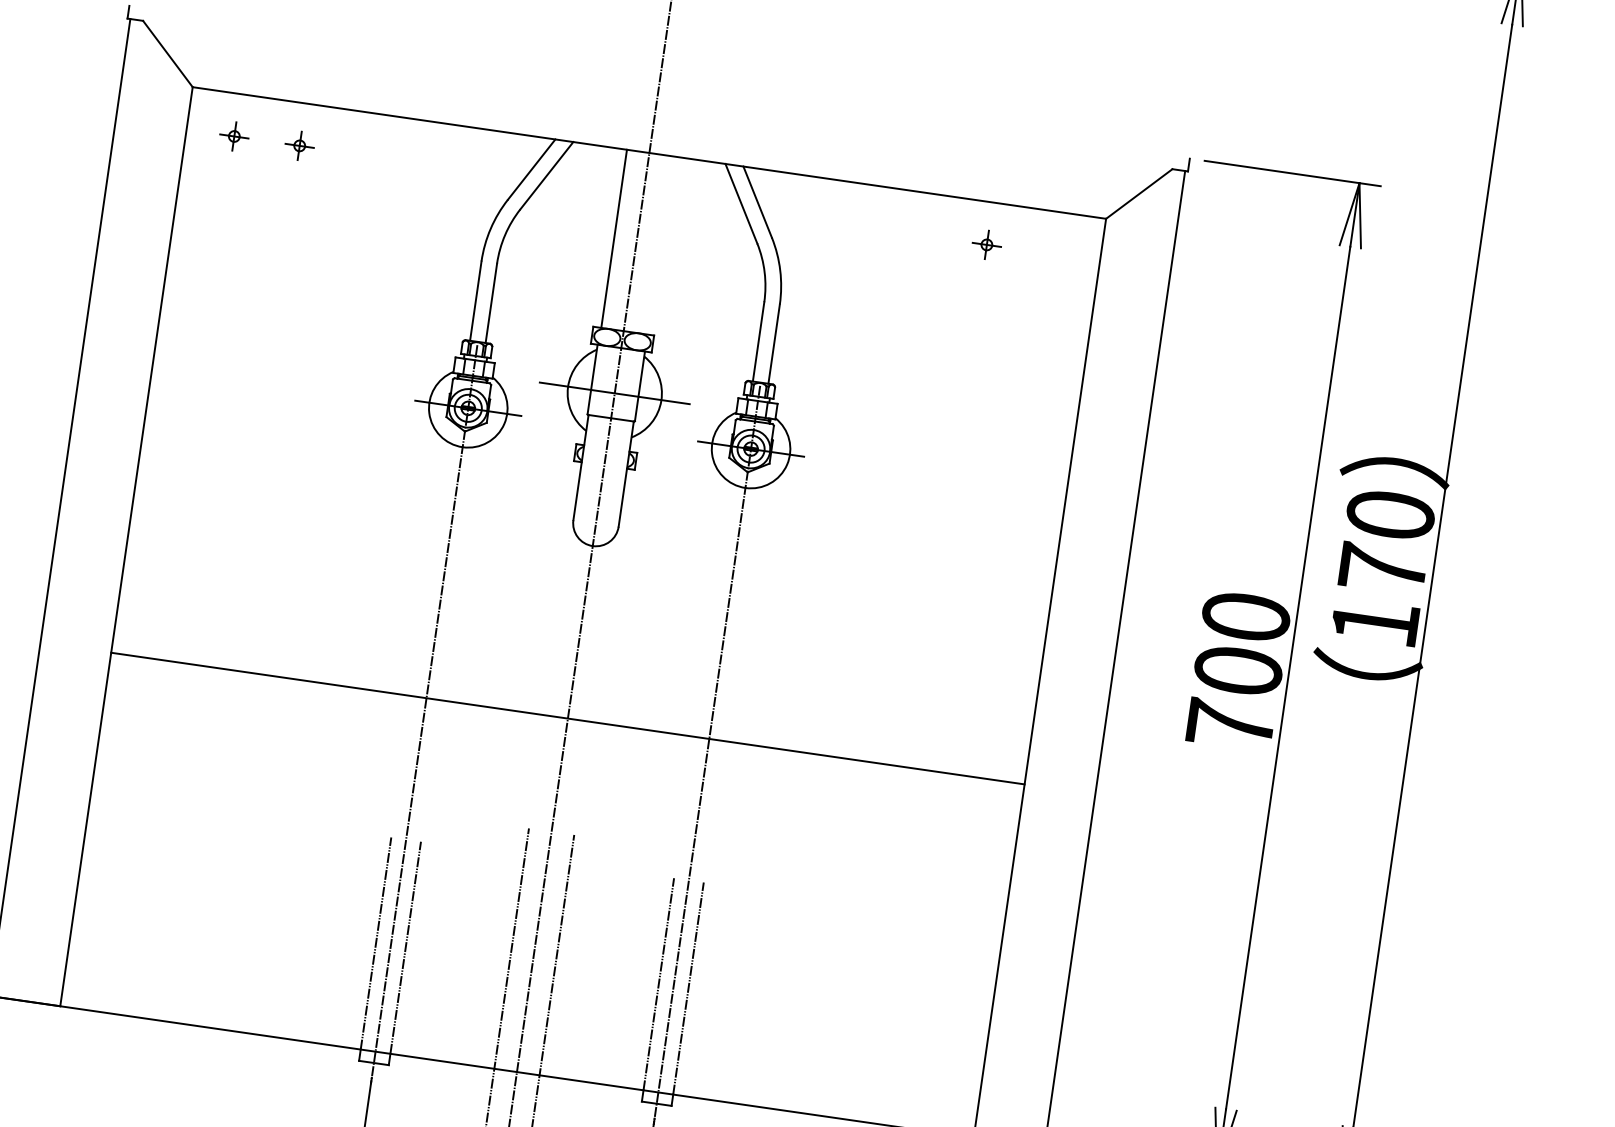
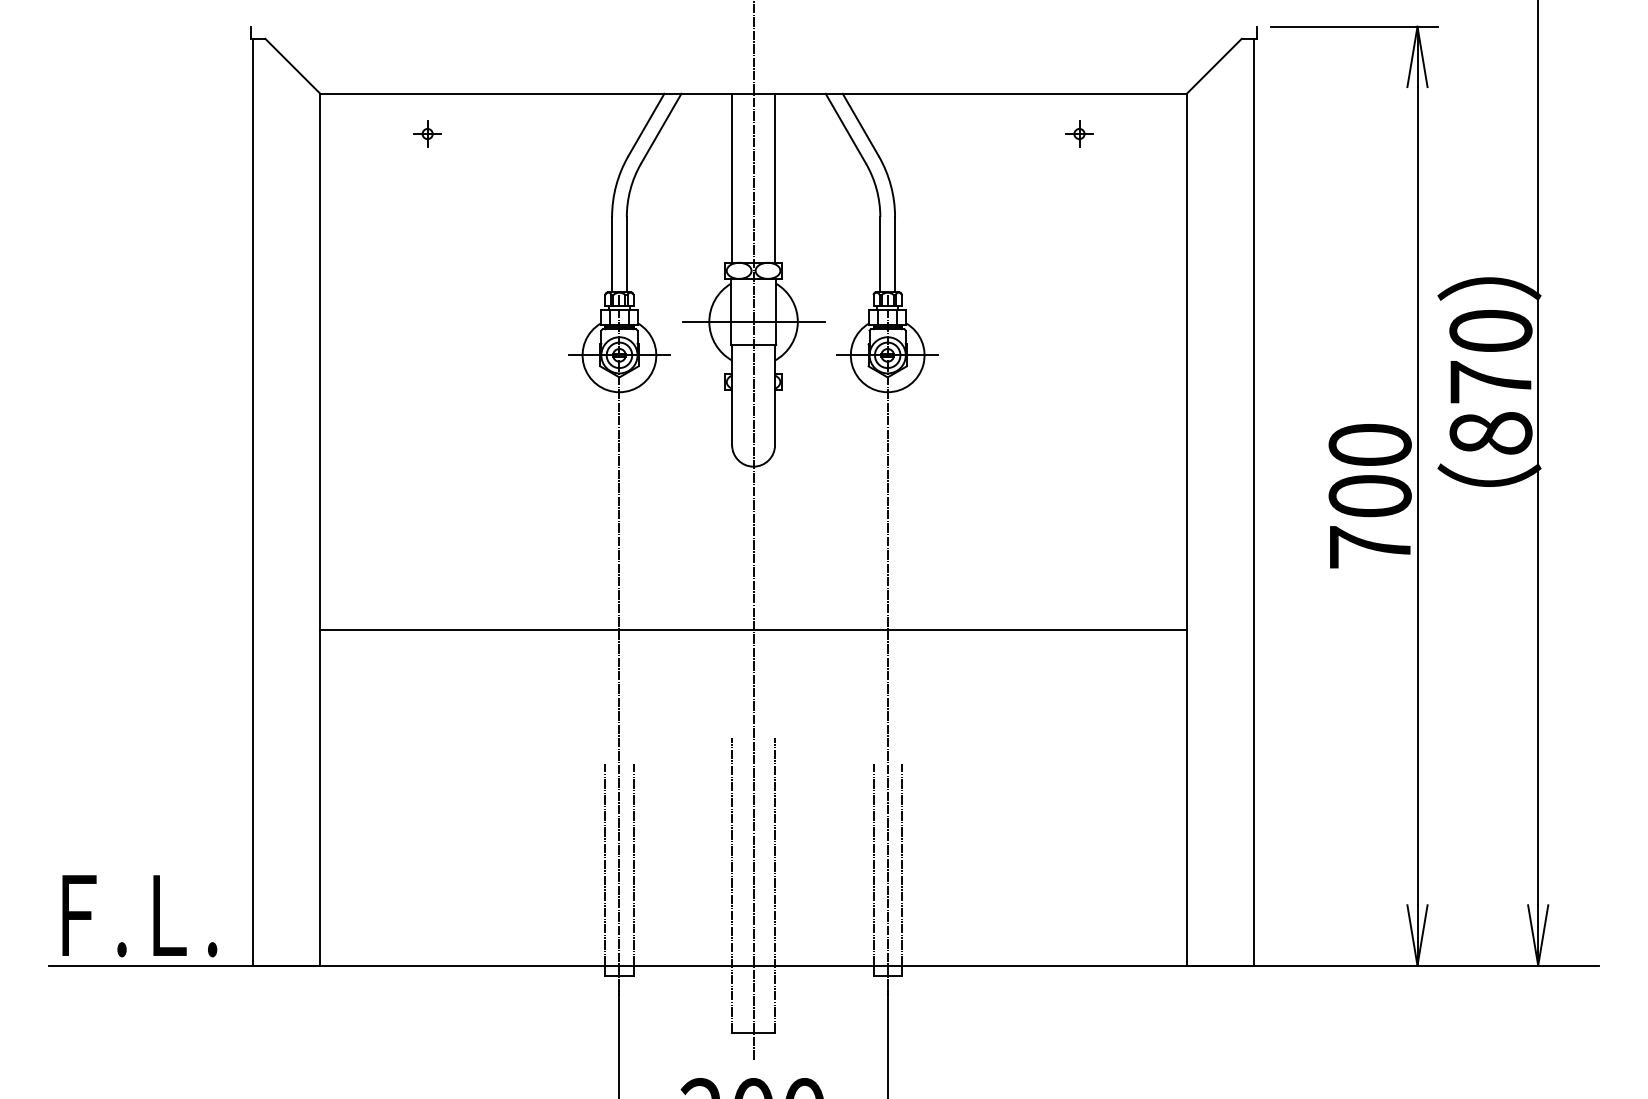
part: (234, 135) -> (365, 133), removed
line: (658, 244) -> (774, 177), added
text: (1374, 623) -> (1490, 433), 170 -> 870

